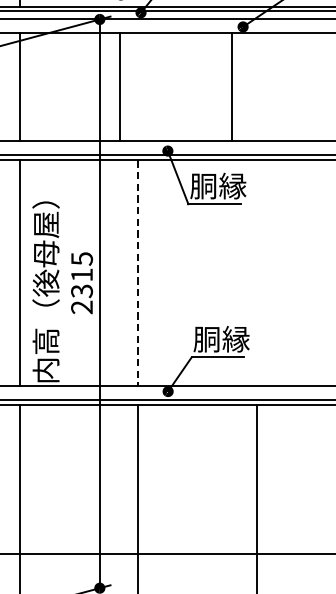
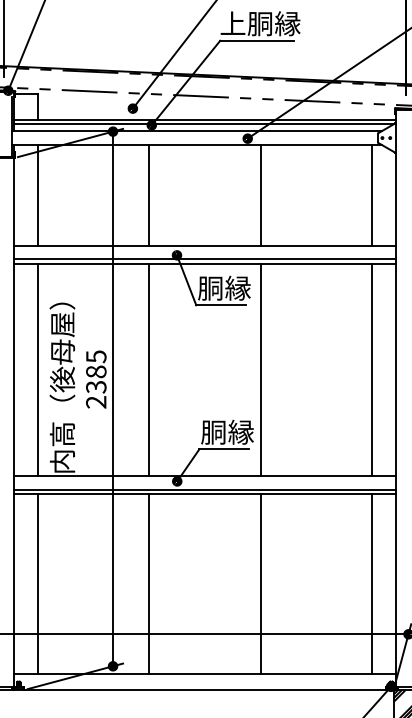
line: (120, 87) -> (149, 195), moved
line: (231, 87) -> (260, 195), moved
line: (256, 272) -> (260, 369), added
line: (138, 273) -> (149, 370), dashed -> solid
text: (82, 274) -> (96, 371), 2315 -> 2385

